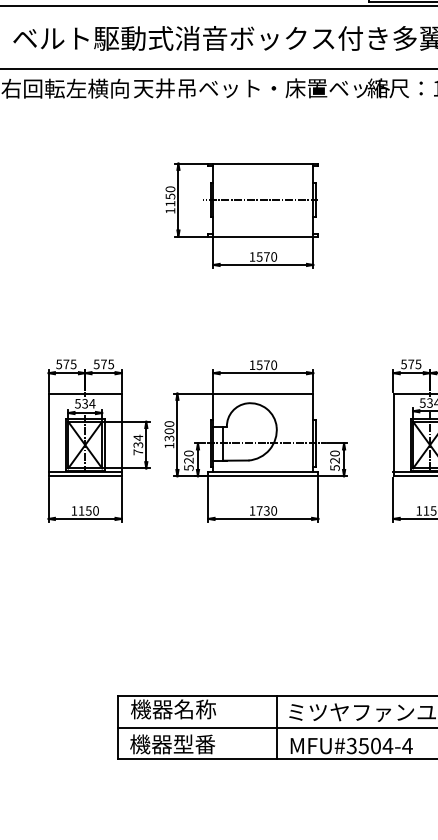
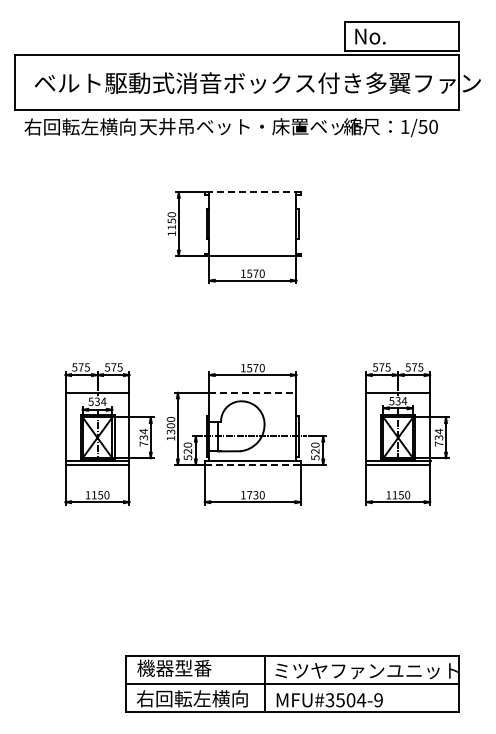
line: (262, 163) -> (252, 192), solid -> dashed
line: (260, 200) -> (250, 224), removed
line: (262, 393) -> (252, 392), solid -> dashed
line: (264, 476) -> (253, 465), solid -> dashed
text: (195, 708) -> (193, 667), 機器名称 -> 機器型番
text: (194, 744) -> (192, 698), 機器型番 -> 右回転左横向
text: (407, 746) -> (378, 700), MFU#3504-4 -> MFU#3504-9

